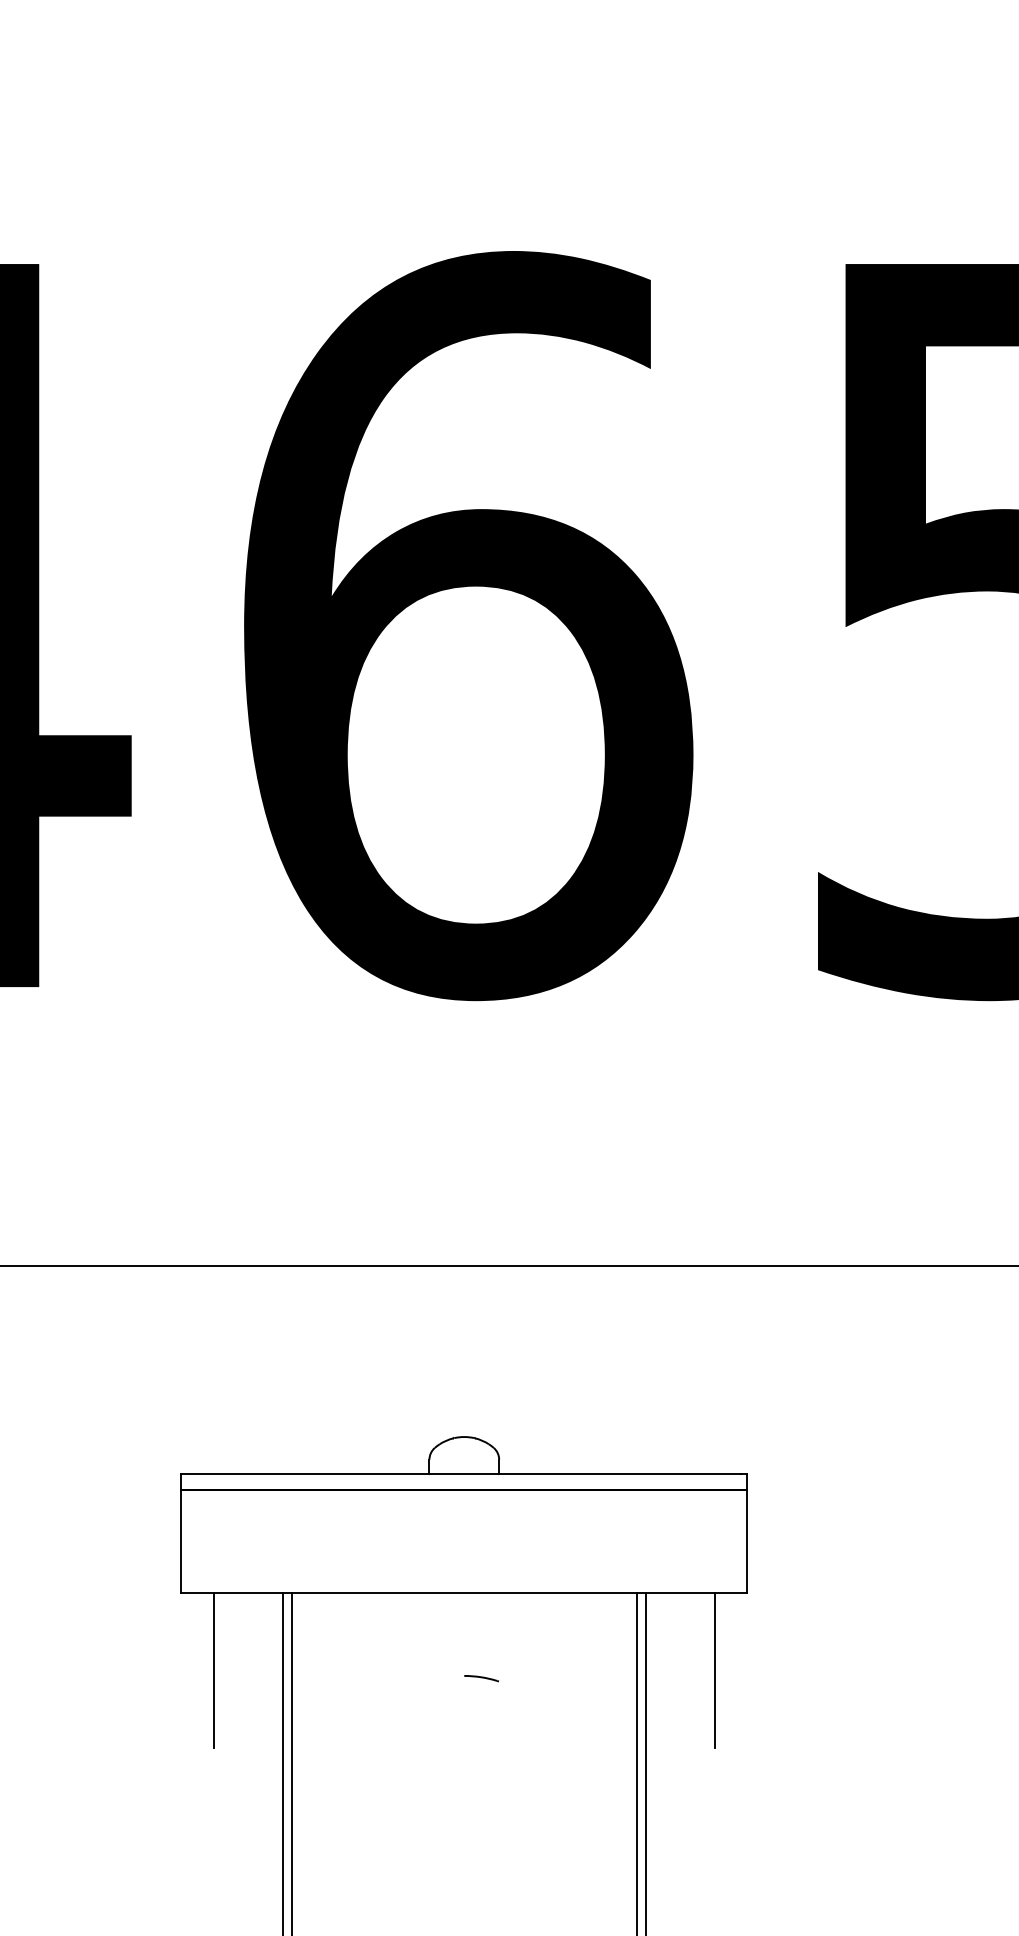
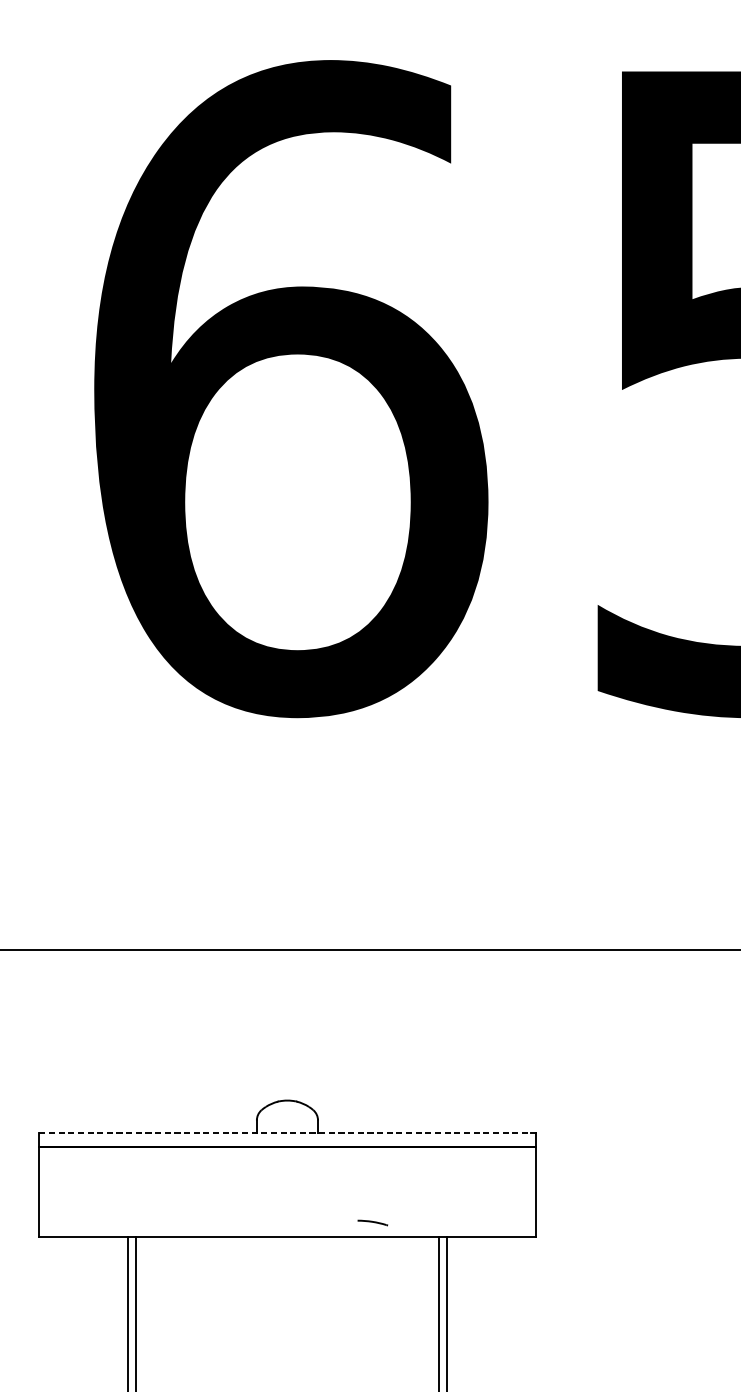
line: (461, 1474) -> (284, 1133), solid -> dashed
line: (213, 1669) -> (67, 1304), removed
line: (714, 1669) -> (506, 1304), removed
part: (481, 1678) -> (372, 1222), moved

